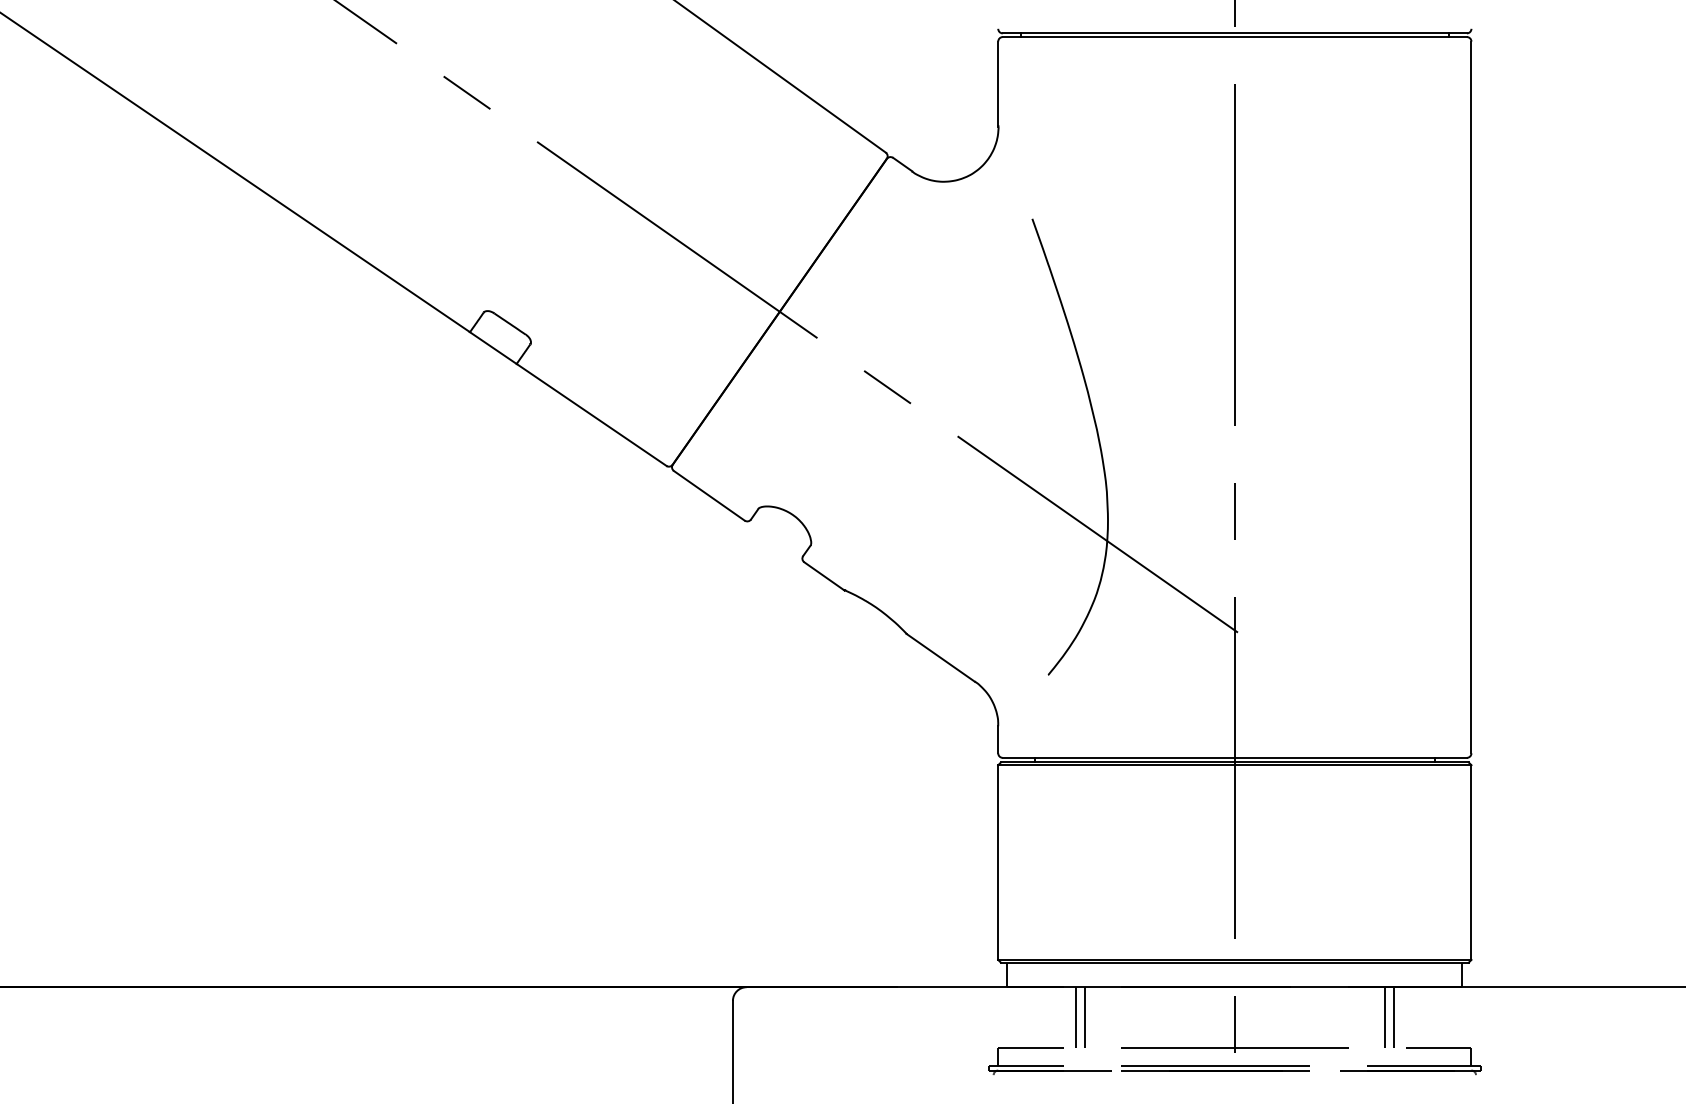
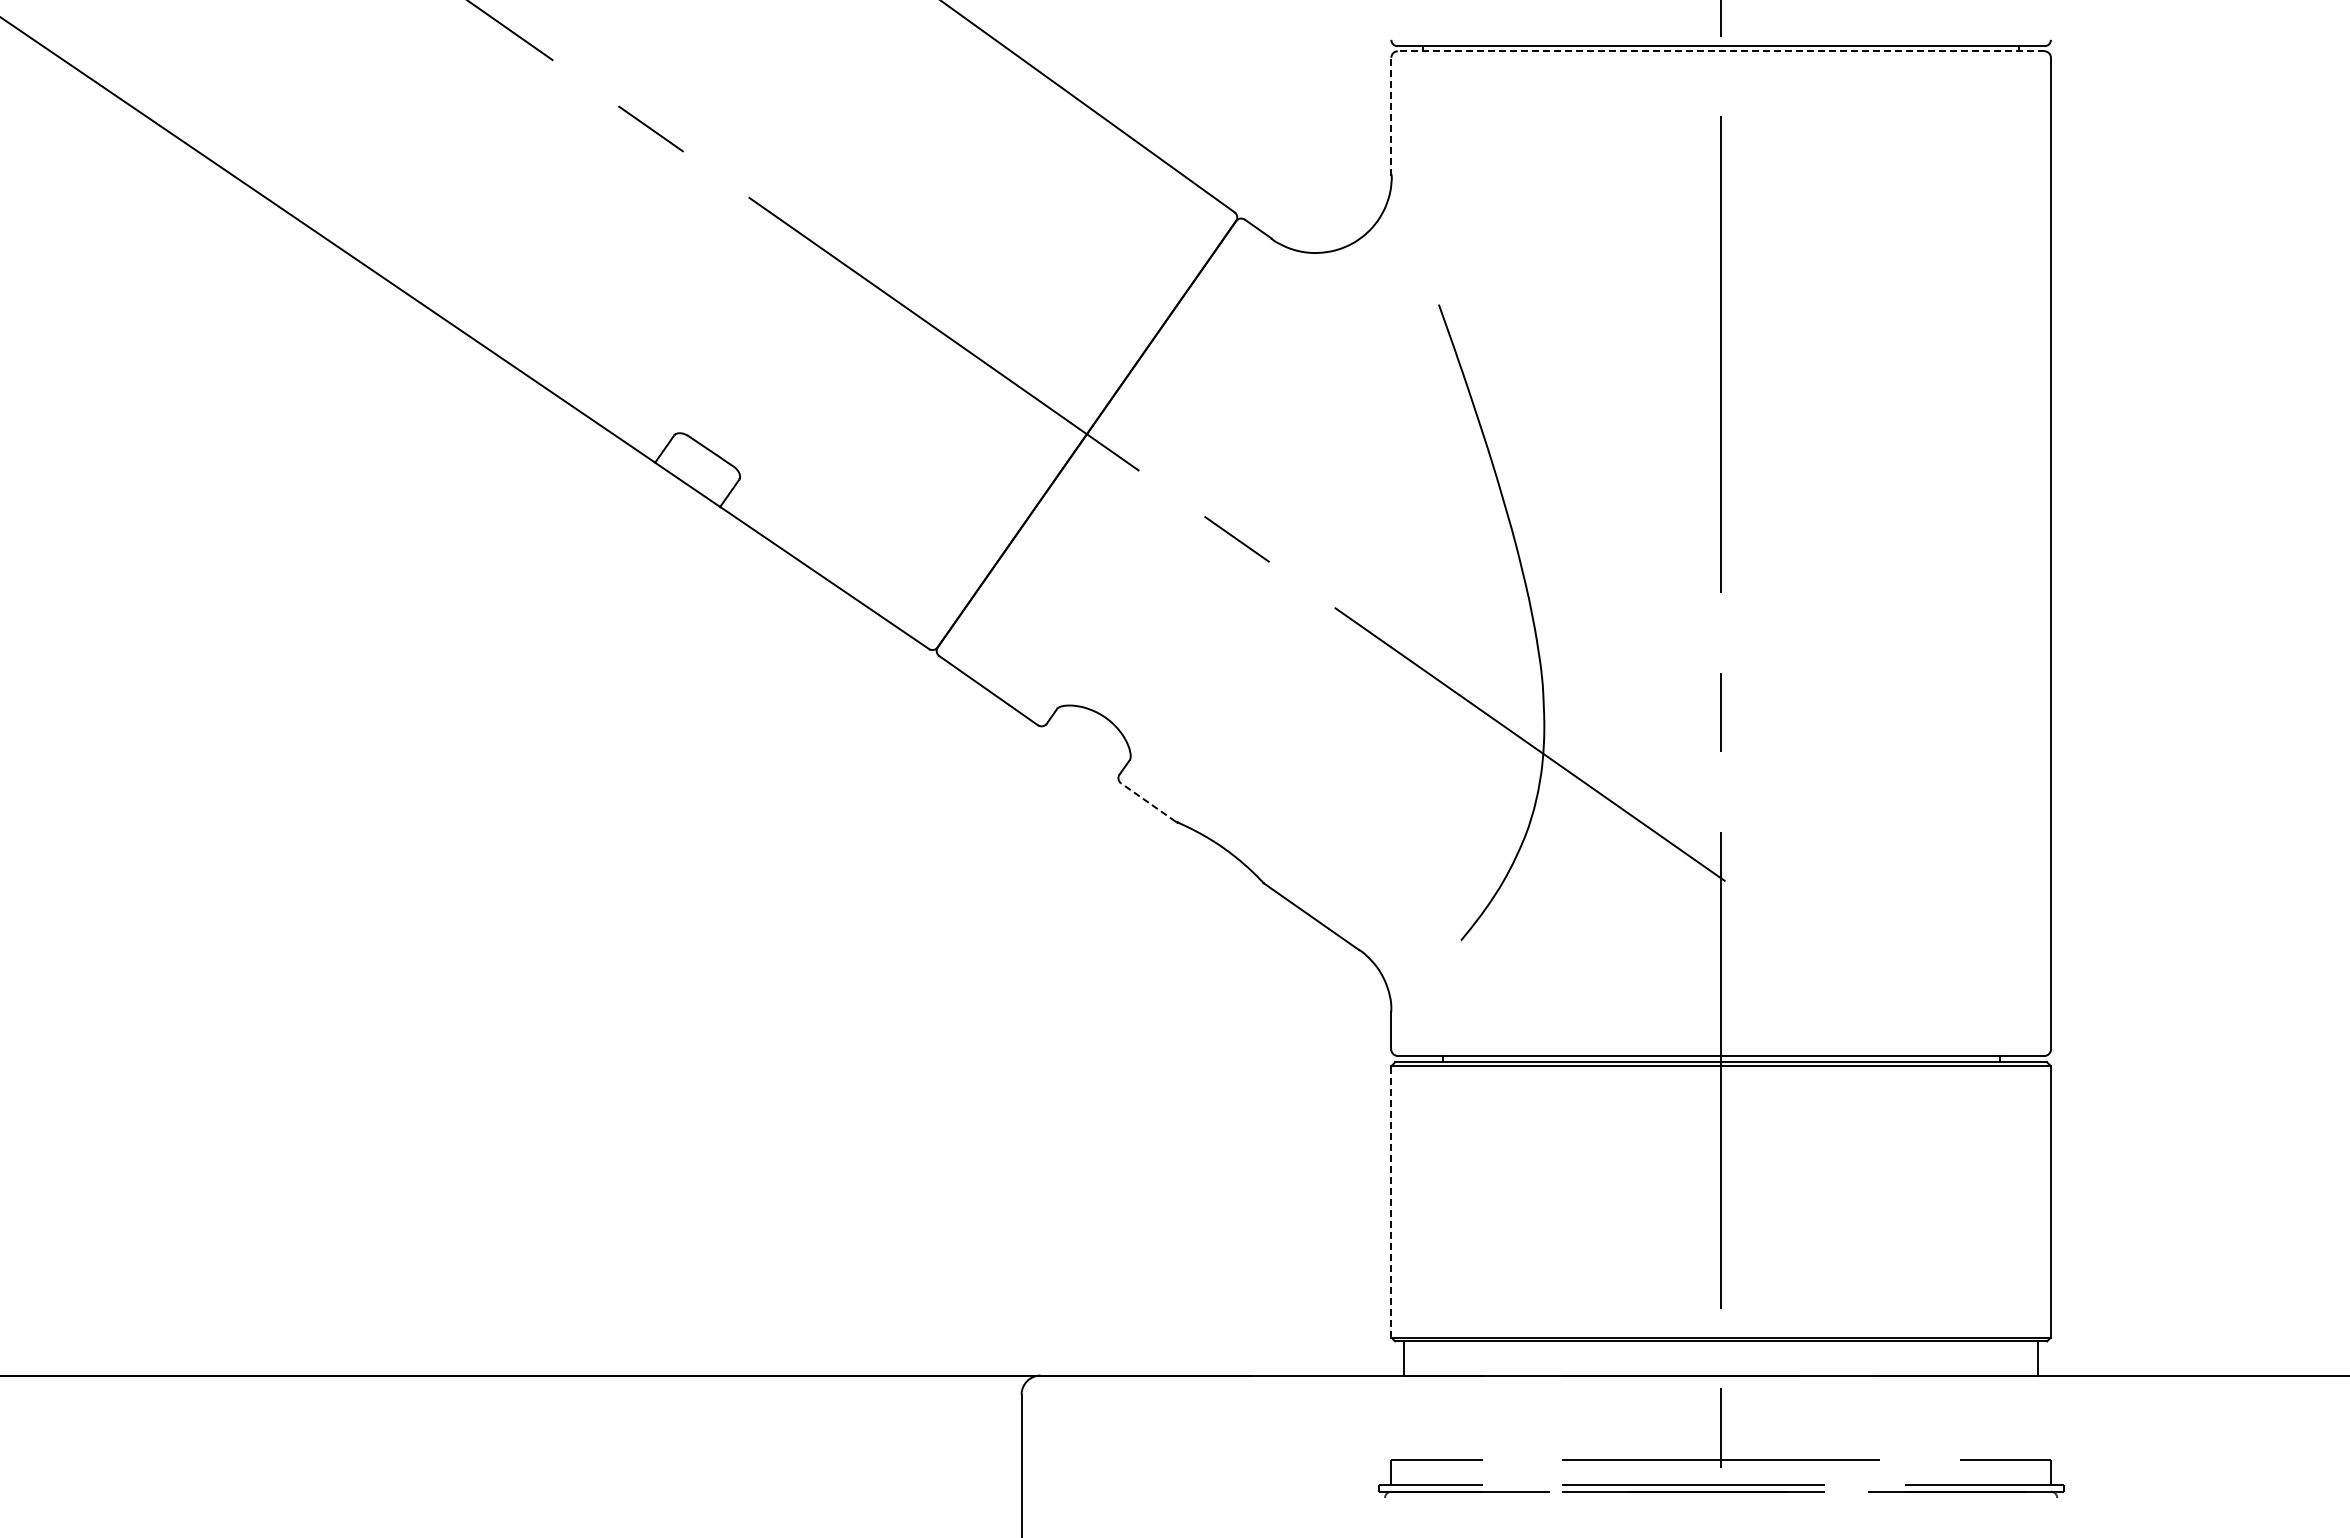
line: (1234, 37) -> (1720, 51), solid -> dashed
line: (998, 83) -> (1391, 116), solid -> dashed
line: (823, 576) -> (1148, 802), solid -> dashed
line: (998, 862) -> (1391, 1201), solid -> dashed
line: (1075, 1017) -> (1499, 1417), removed
line: (1085, 1017) -> (1512, 1417), removed
line: (1385, 1017) -> (1930, 1417), removed
line: (1394, 1017) -> (1943, 1417), removed

